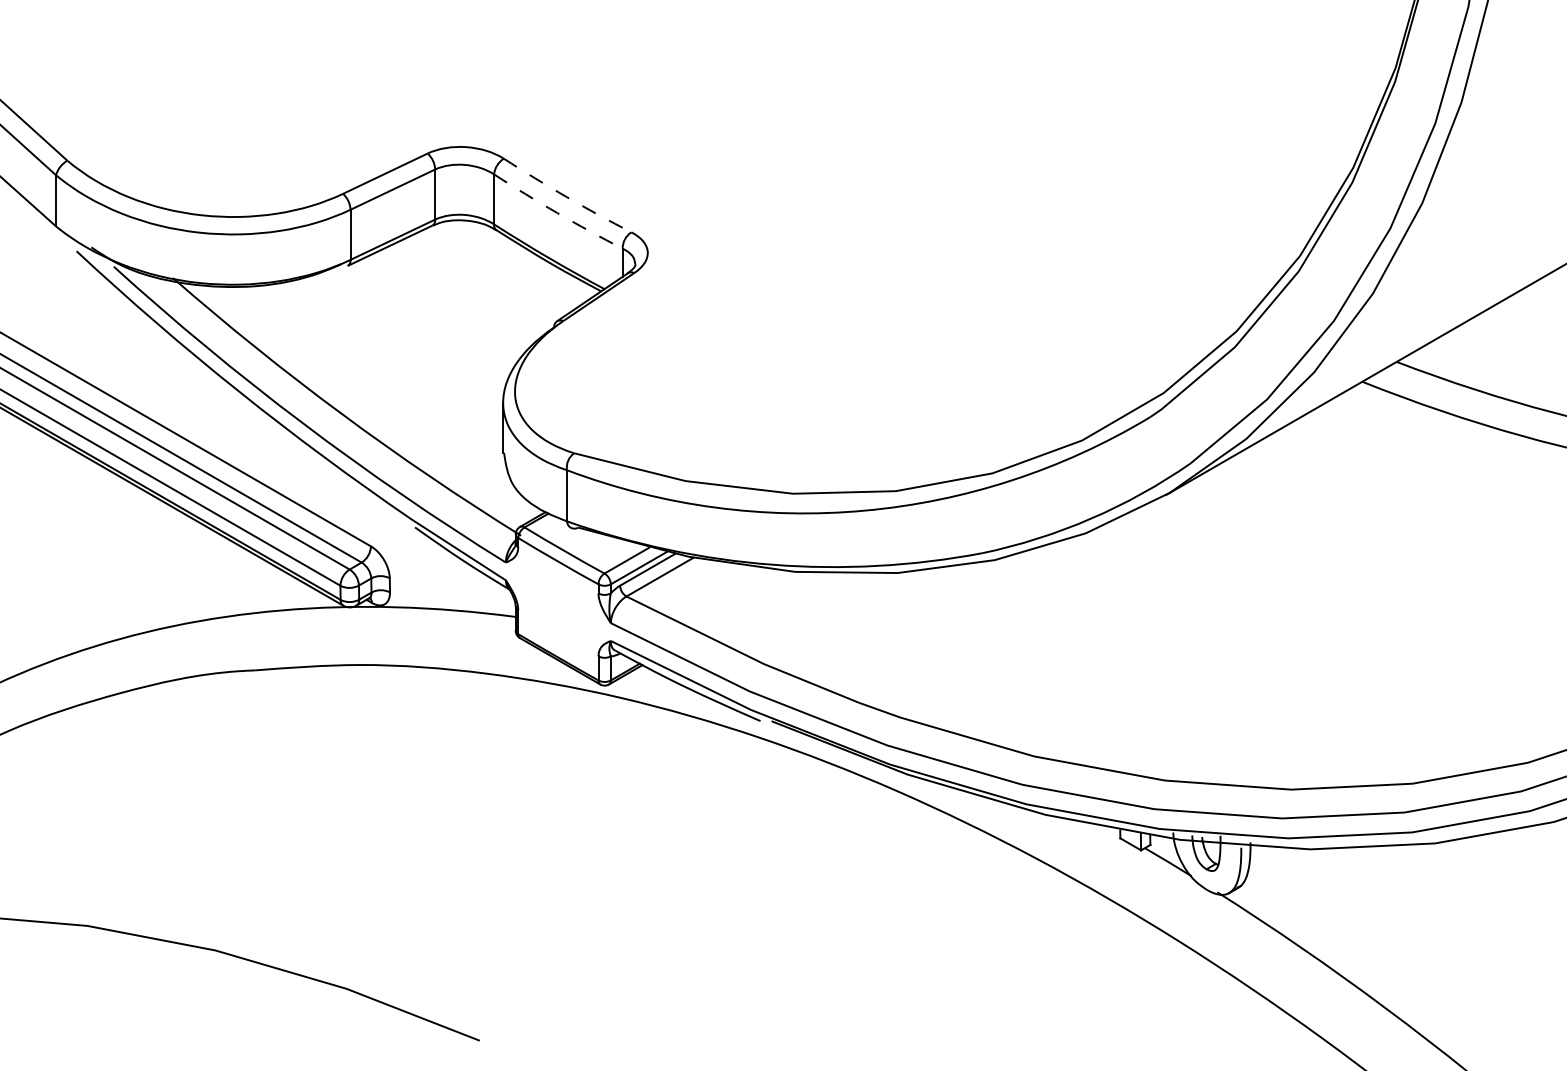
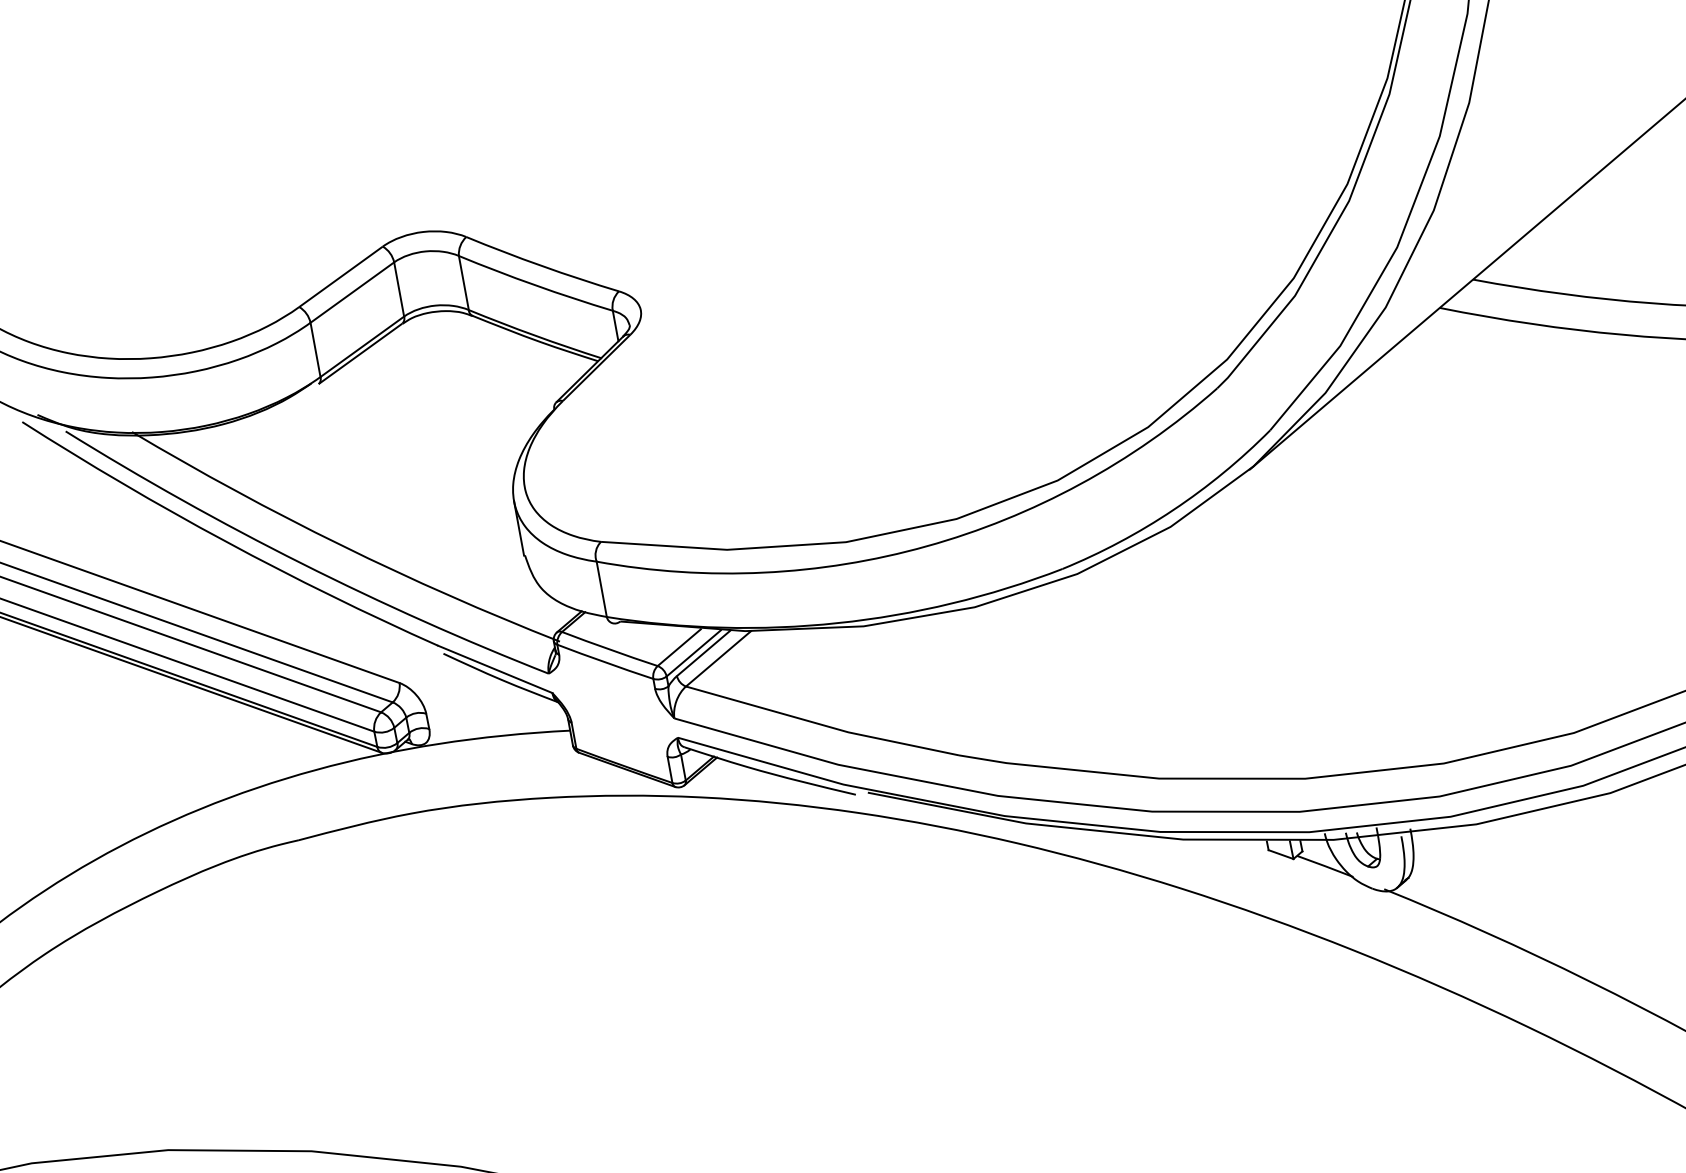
arc: (566, 197) -> (541, 266), dashed -> solid
arc: (557, 213) -> (535, 285), dashed -> solid

